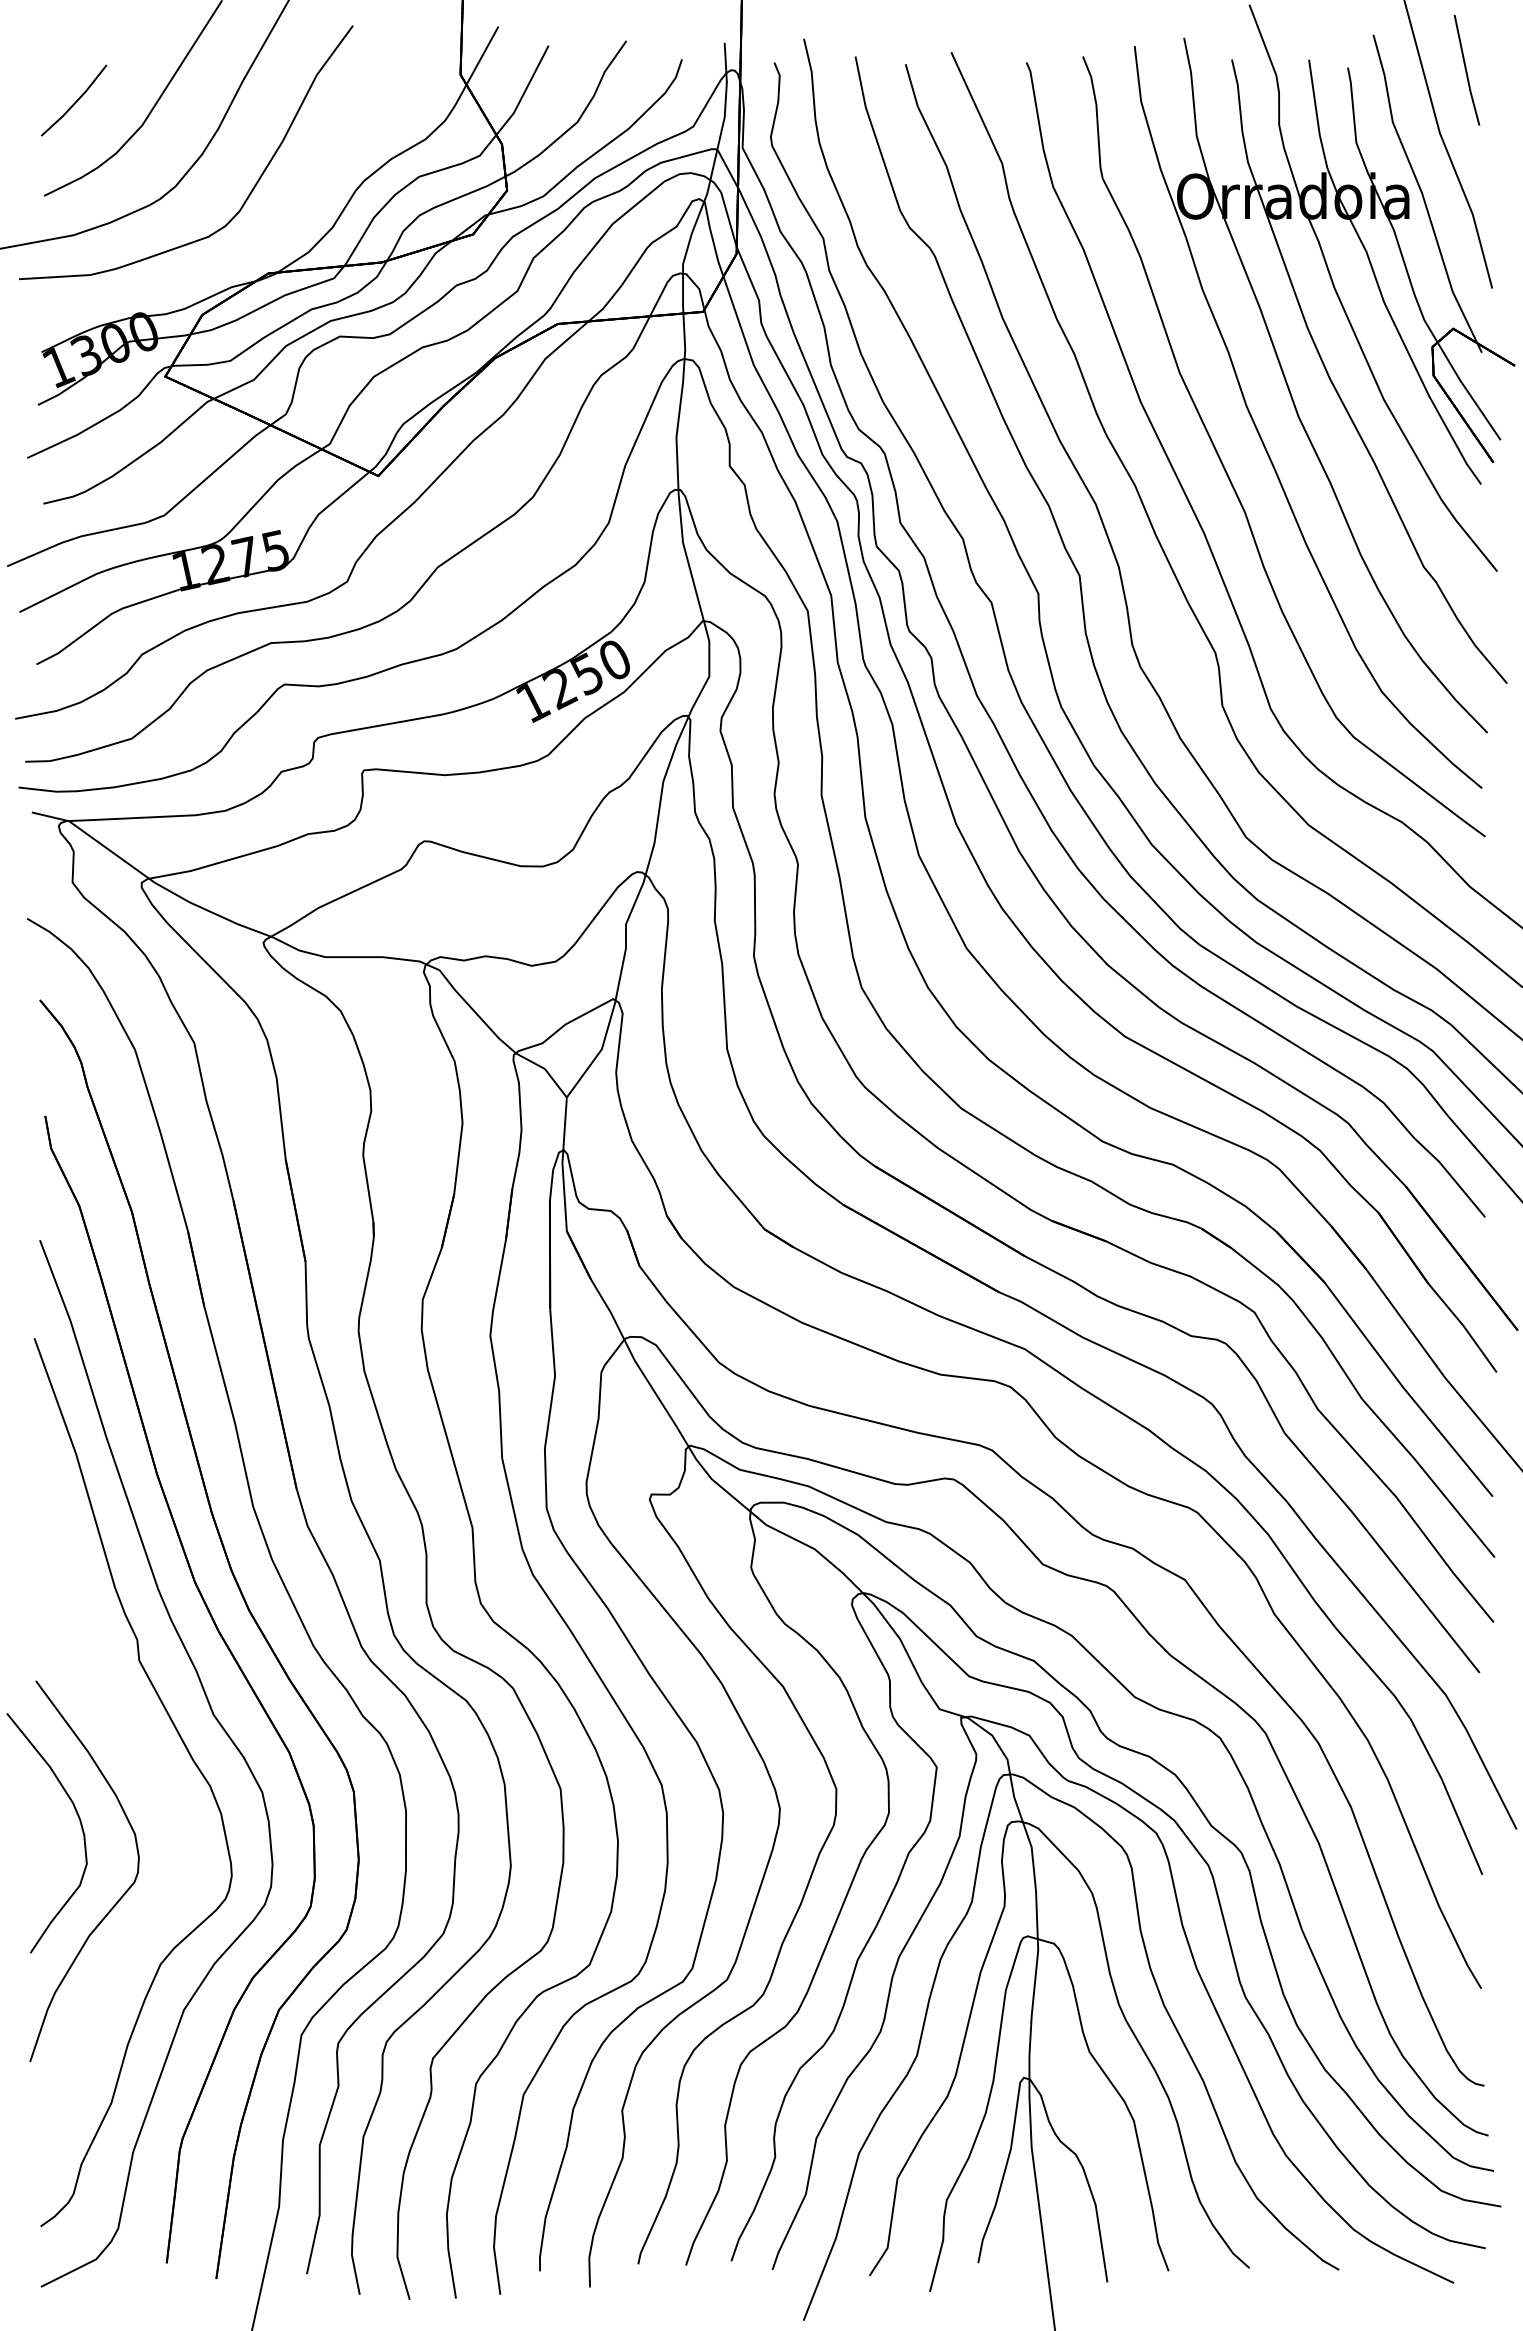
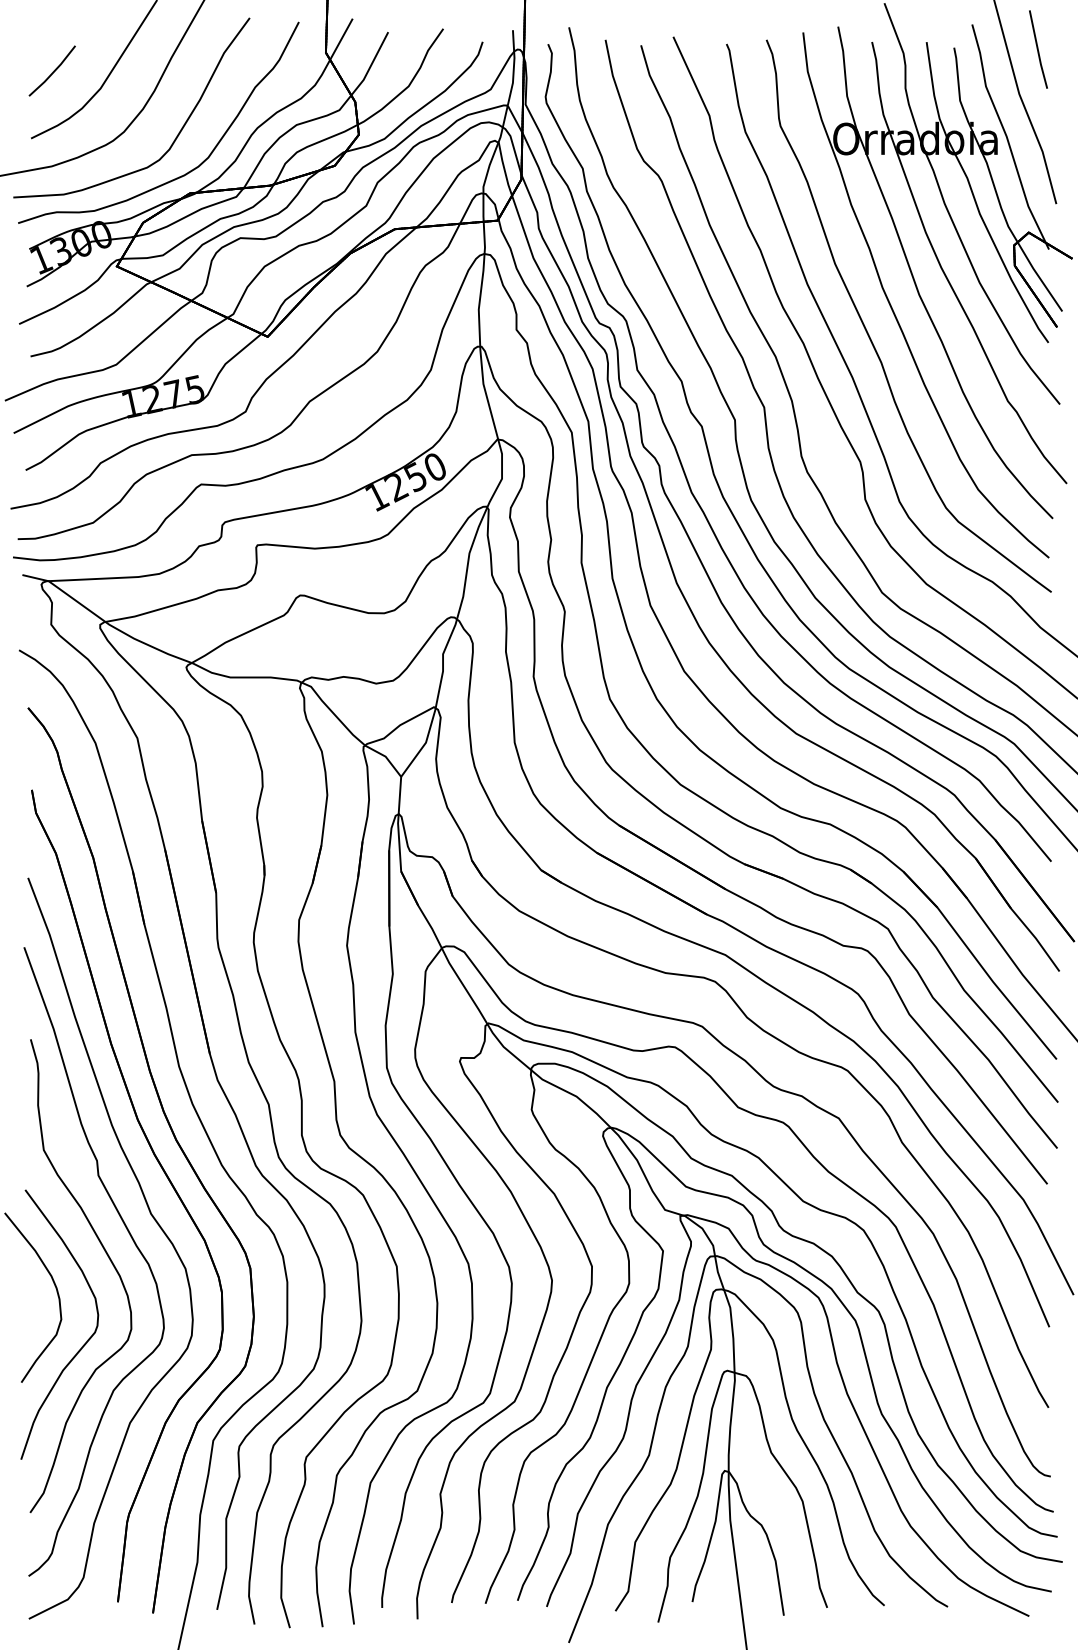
curve: (265, 243) -> (187, 172), added
part: (156, 1782) -> (110, 1261), added

